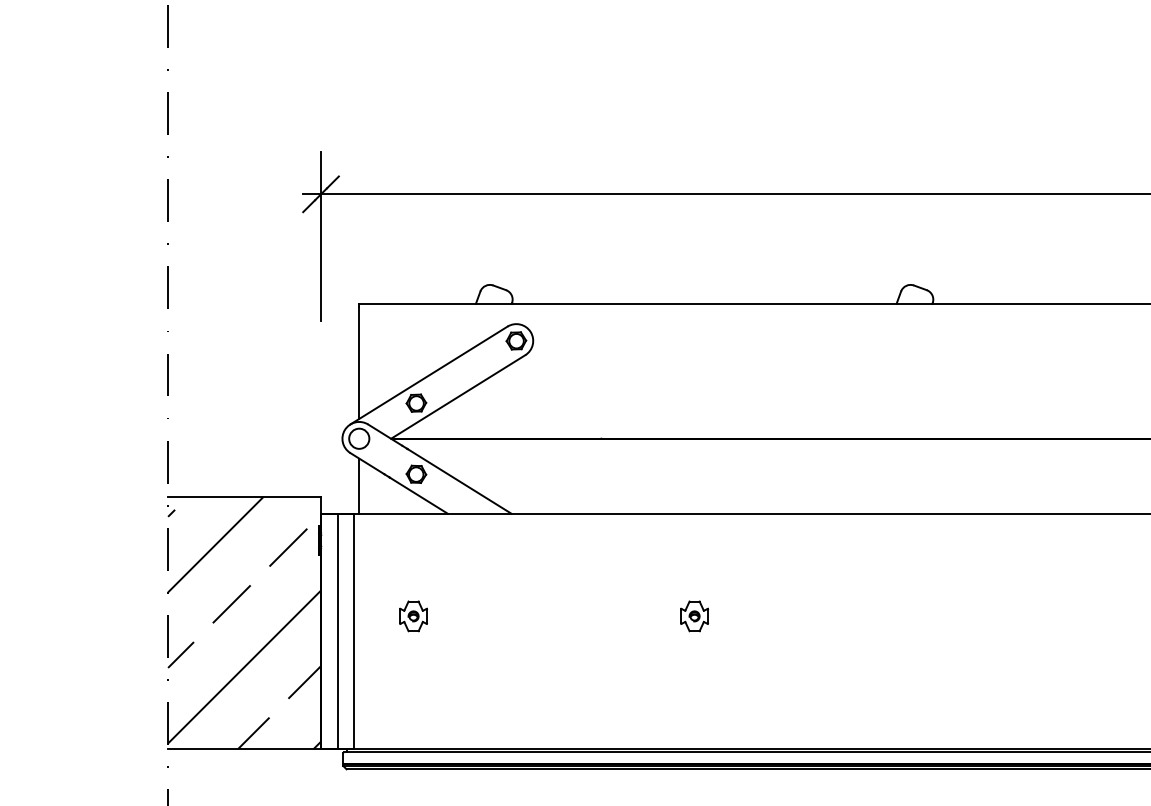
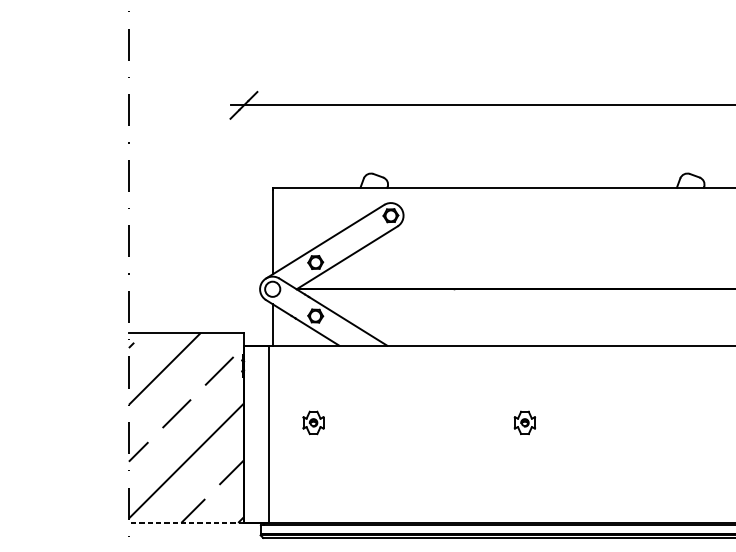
line: (321, 236) -> (244, 137), removed
line: (337, 631) -> (256, 434), removed
line: (244, 749) -> (186, 523), solid -> dashed

